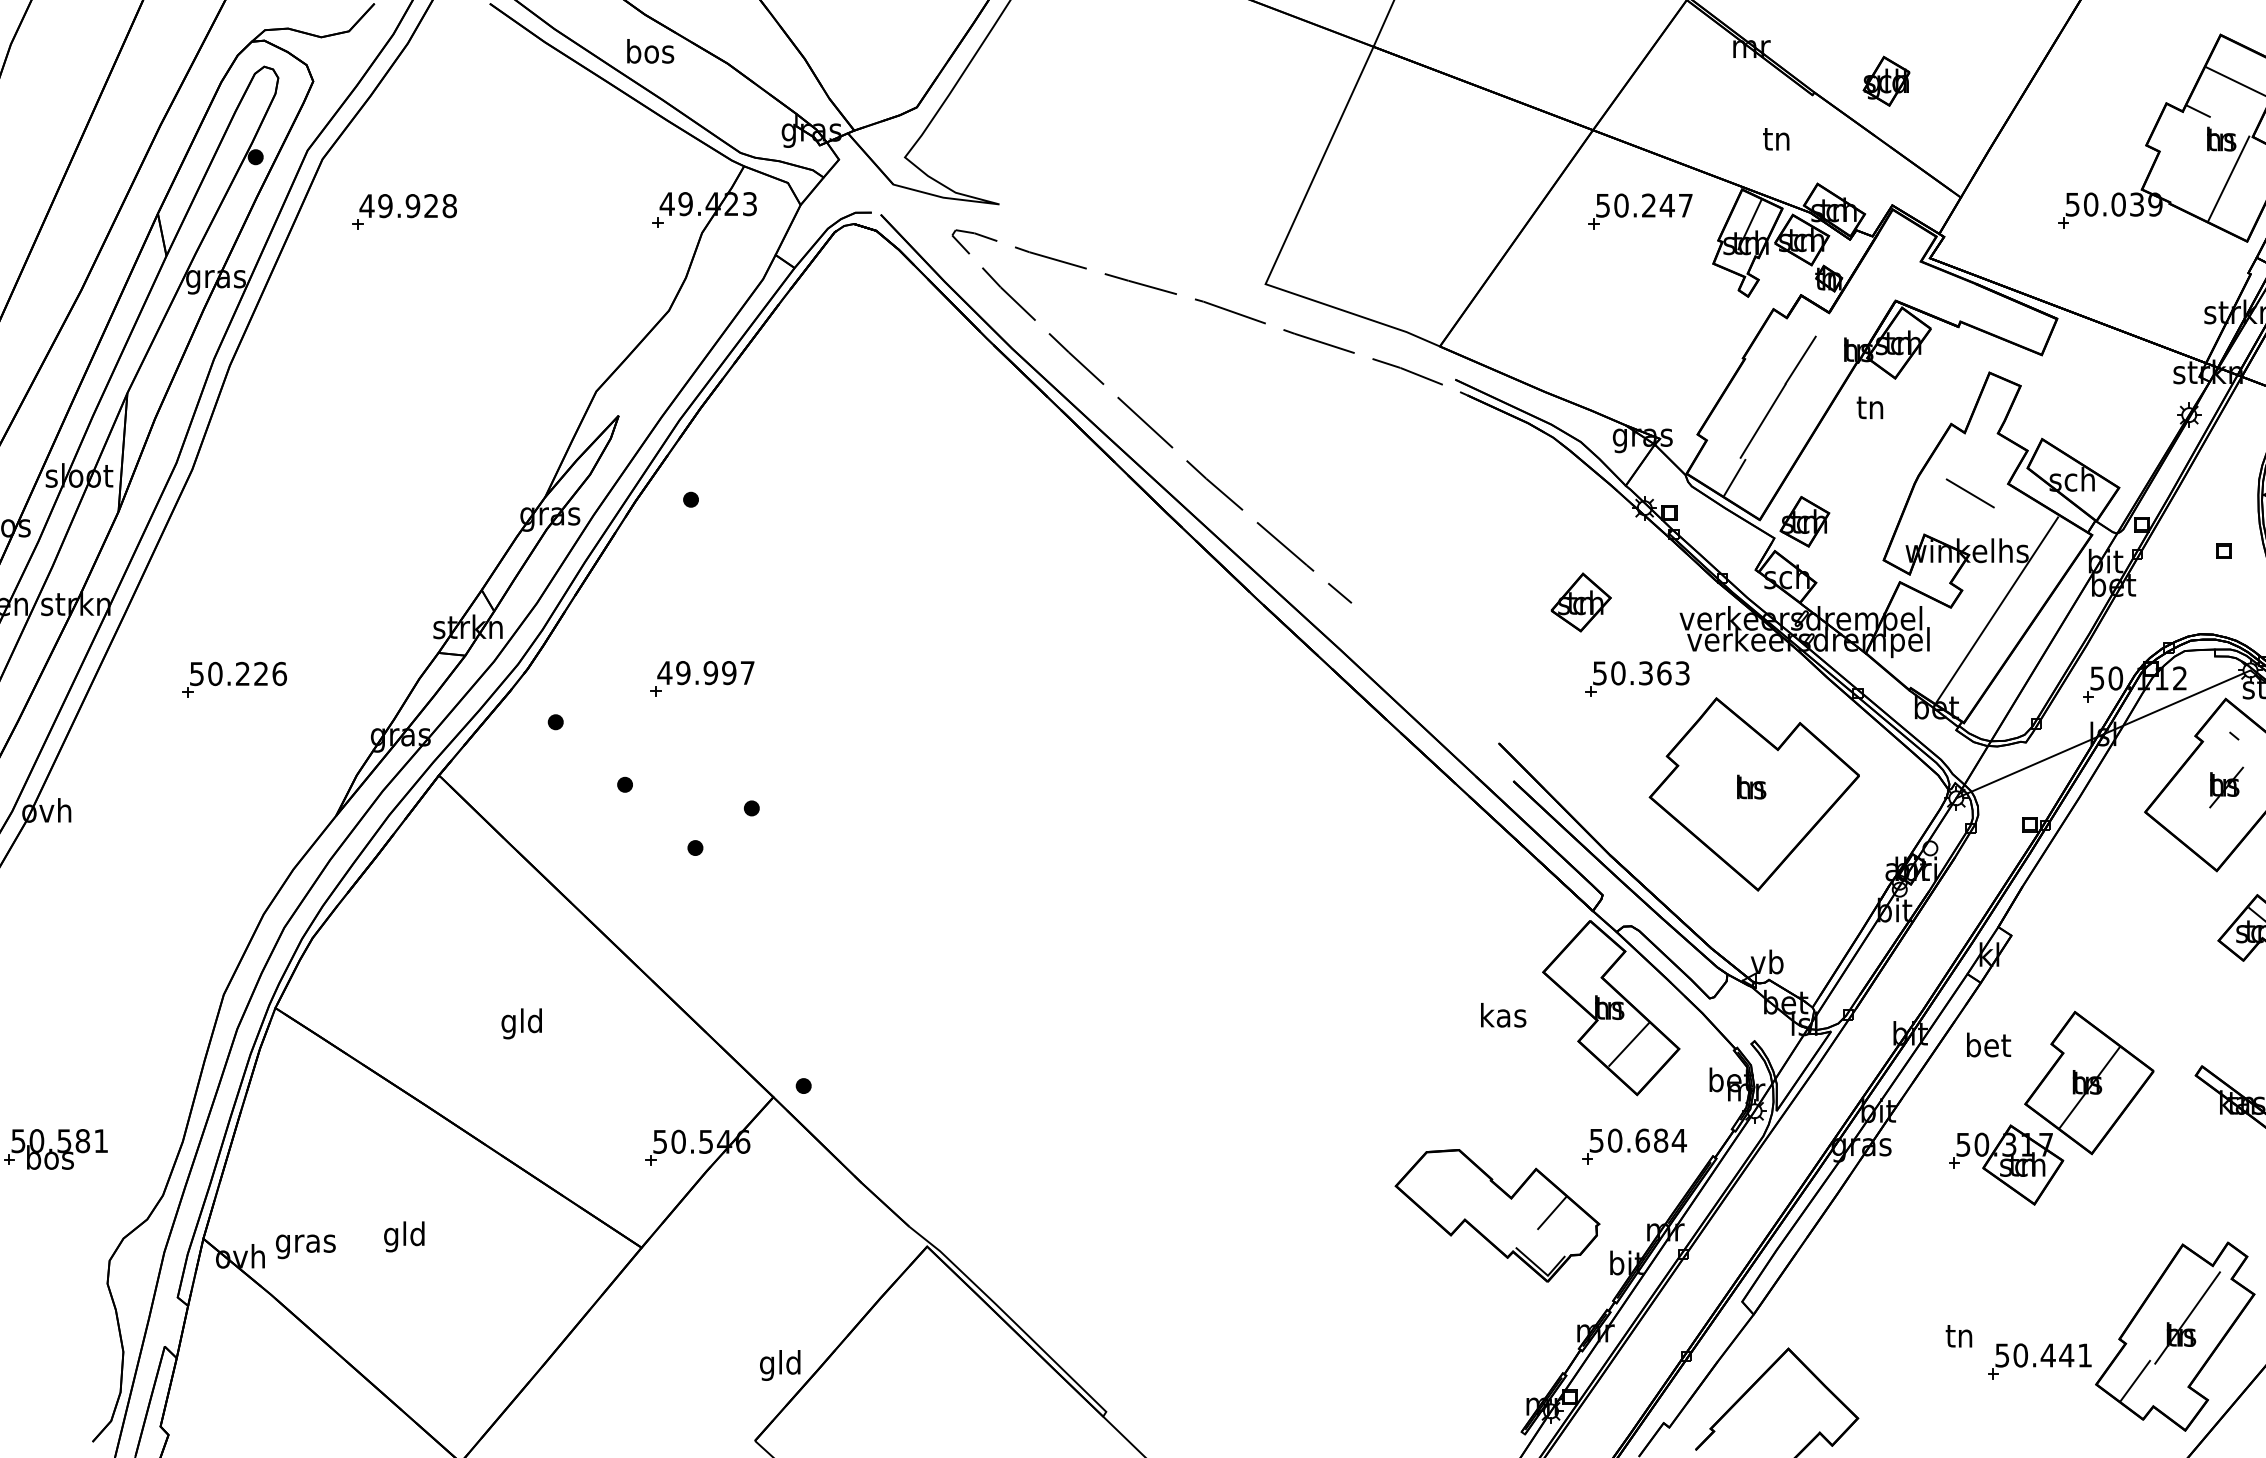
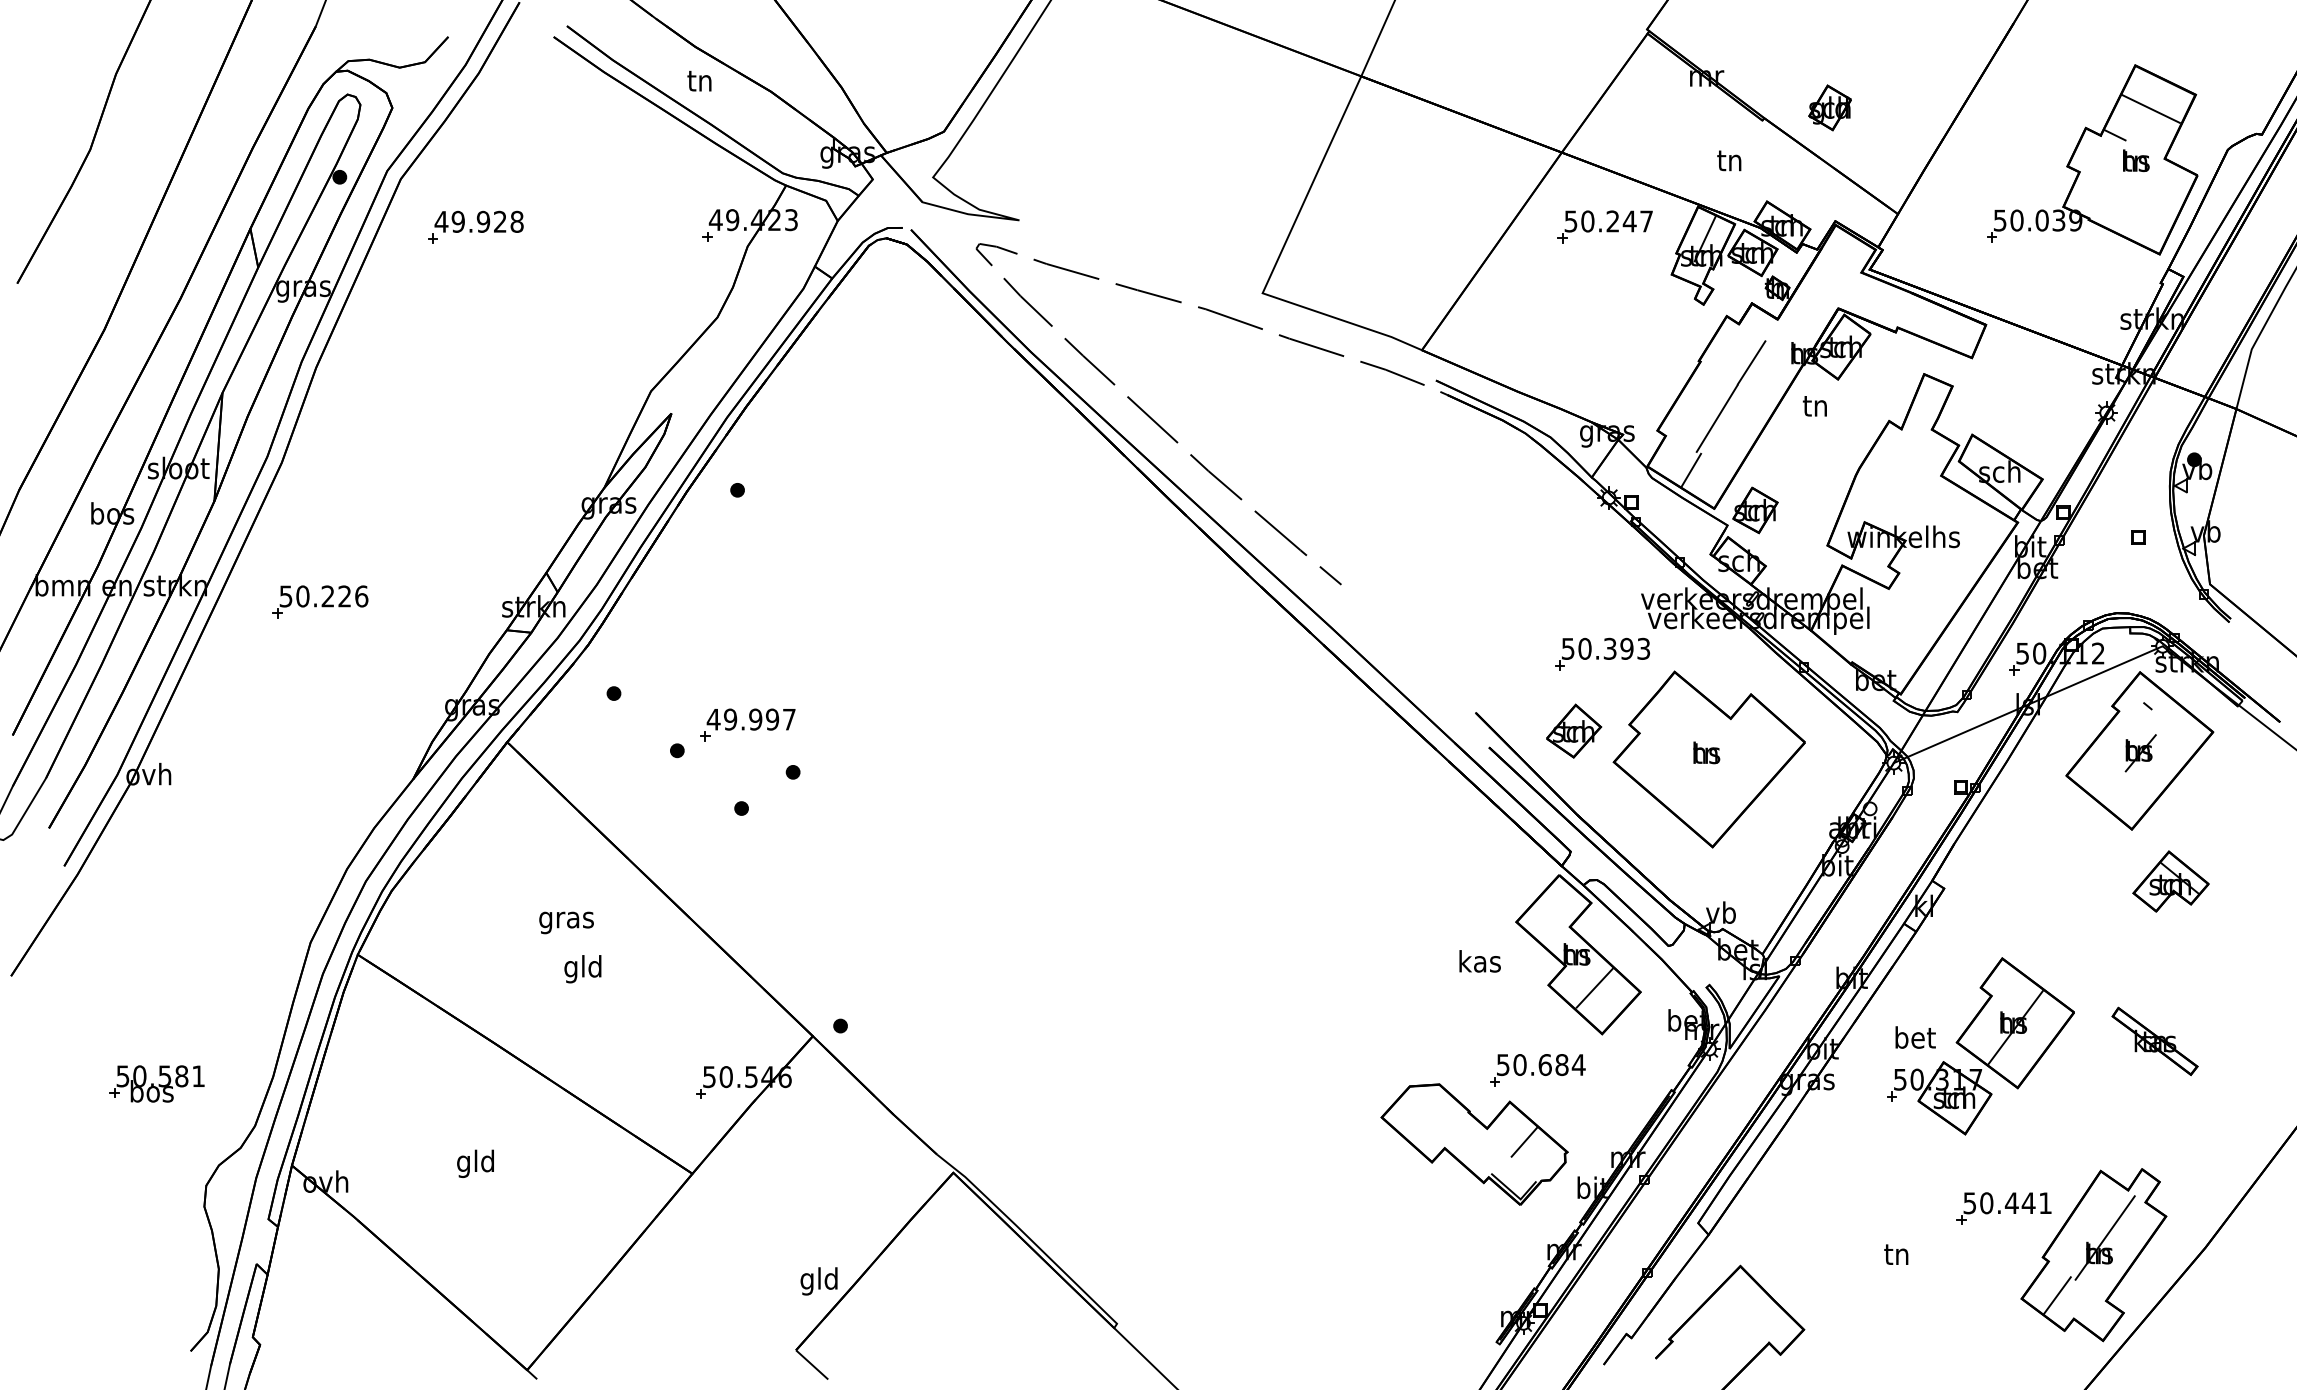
text: (650, 51) -> (700, 80), bos -> tn
line: (2228, 179) -> (2142, 197), removed
line: (1970, 493) -> (1906, 484), removed
part: (1581, 601) -> (1574, 730), moved
line: (1996, 609) -> (1930, 590), removed
text: (1663, 672) -> (1626, 648), 50.363 -> 50.393
part: (701, 678) -> (747, 724), moved
part: (234, 679) -> (320, 601), moved
text: (1988, 1044) -> (1915, 1037), moved
part: (1634, 1146) -> (1537, 1070), moved
text: (305, 1246) -> (566, 922), moved
part: (2039, 1361) -> (2003, 1208), moved

